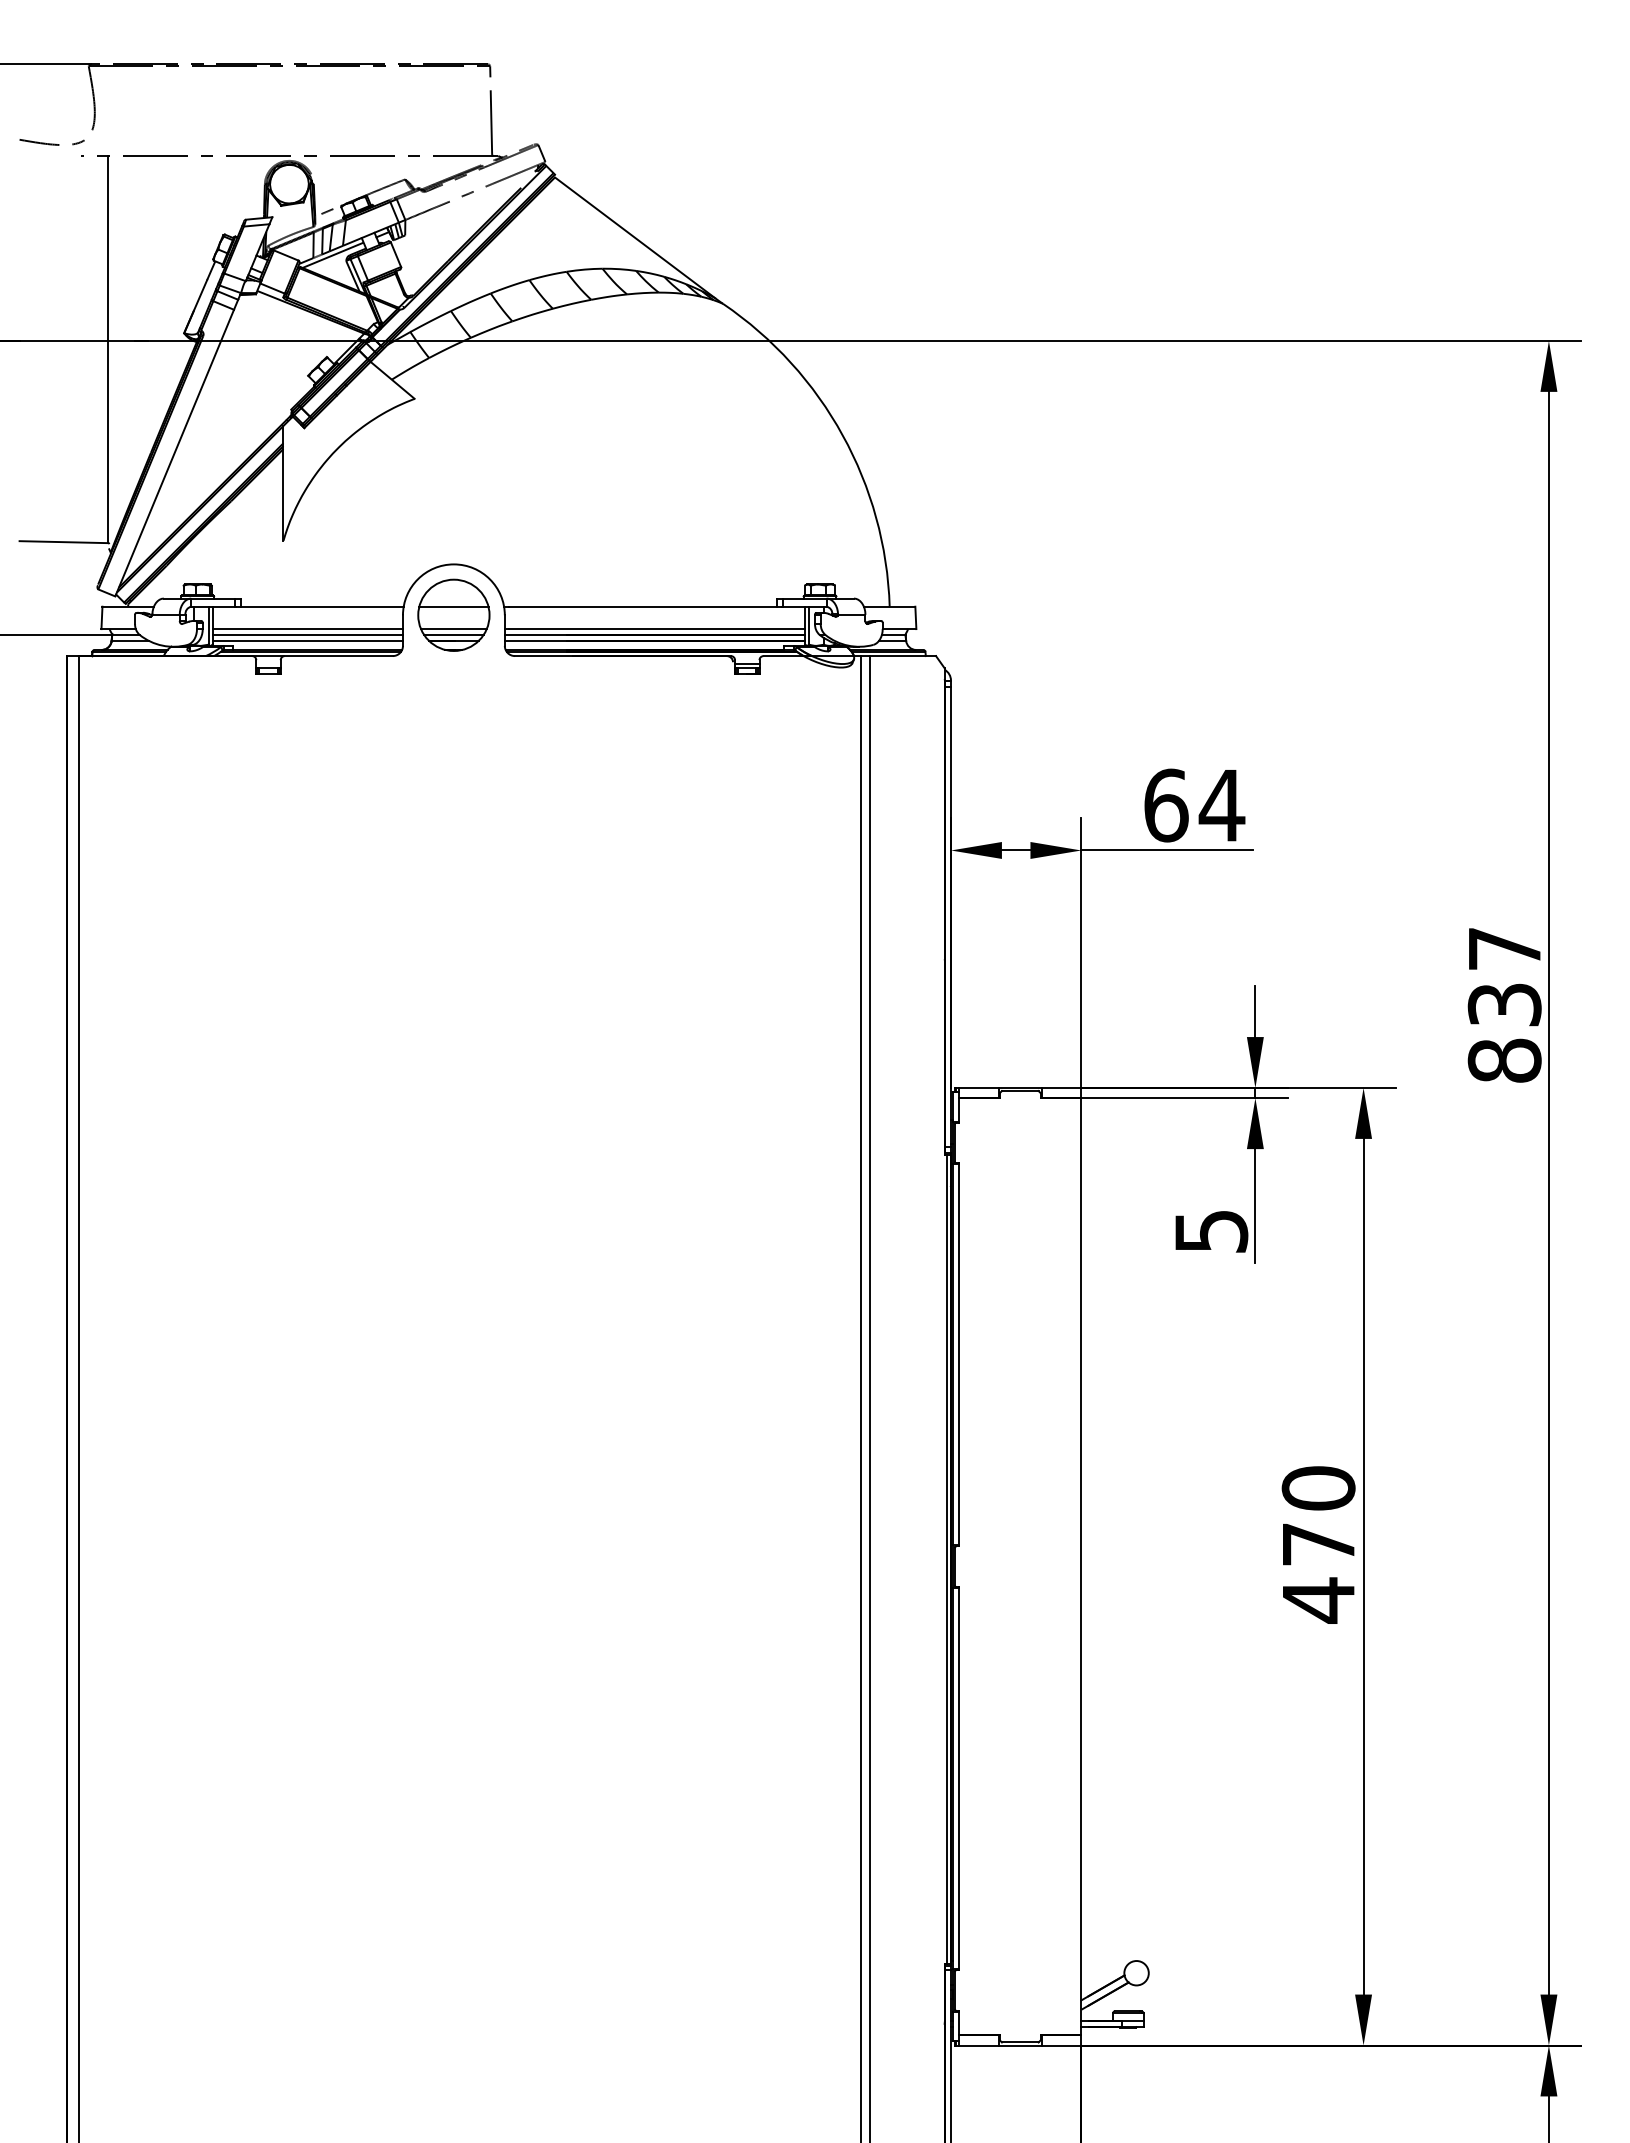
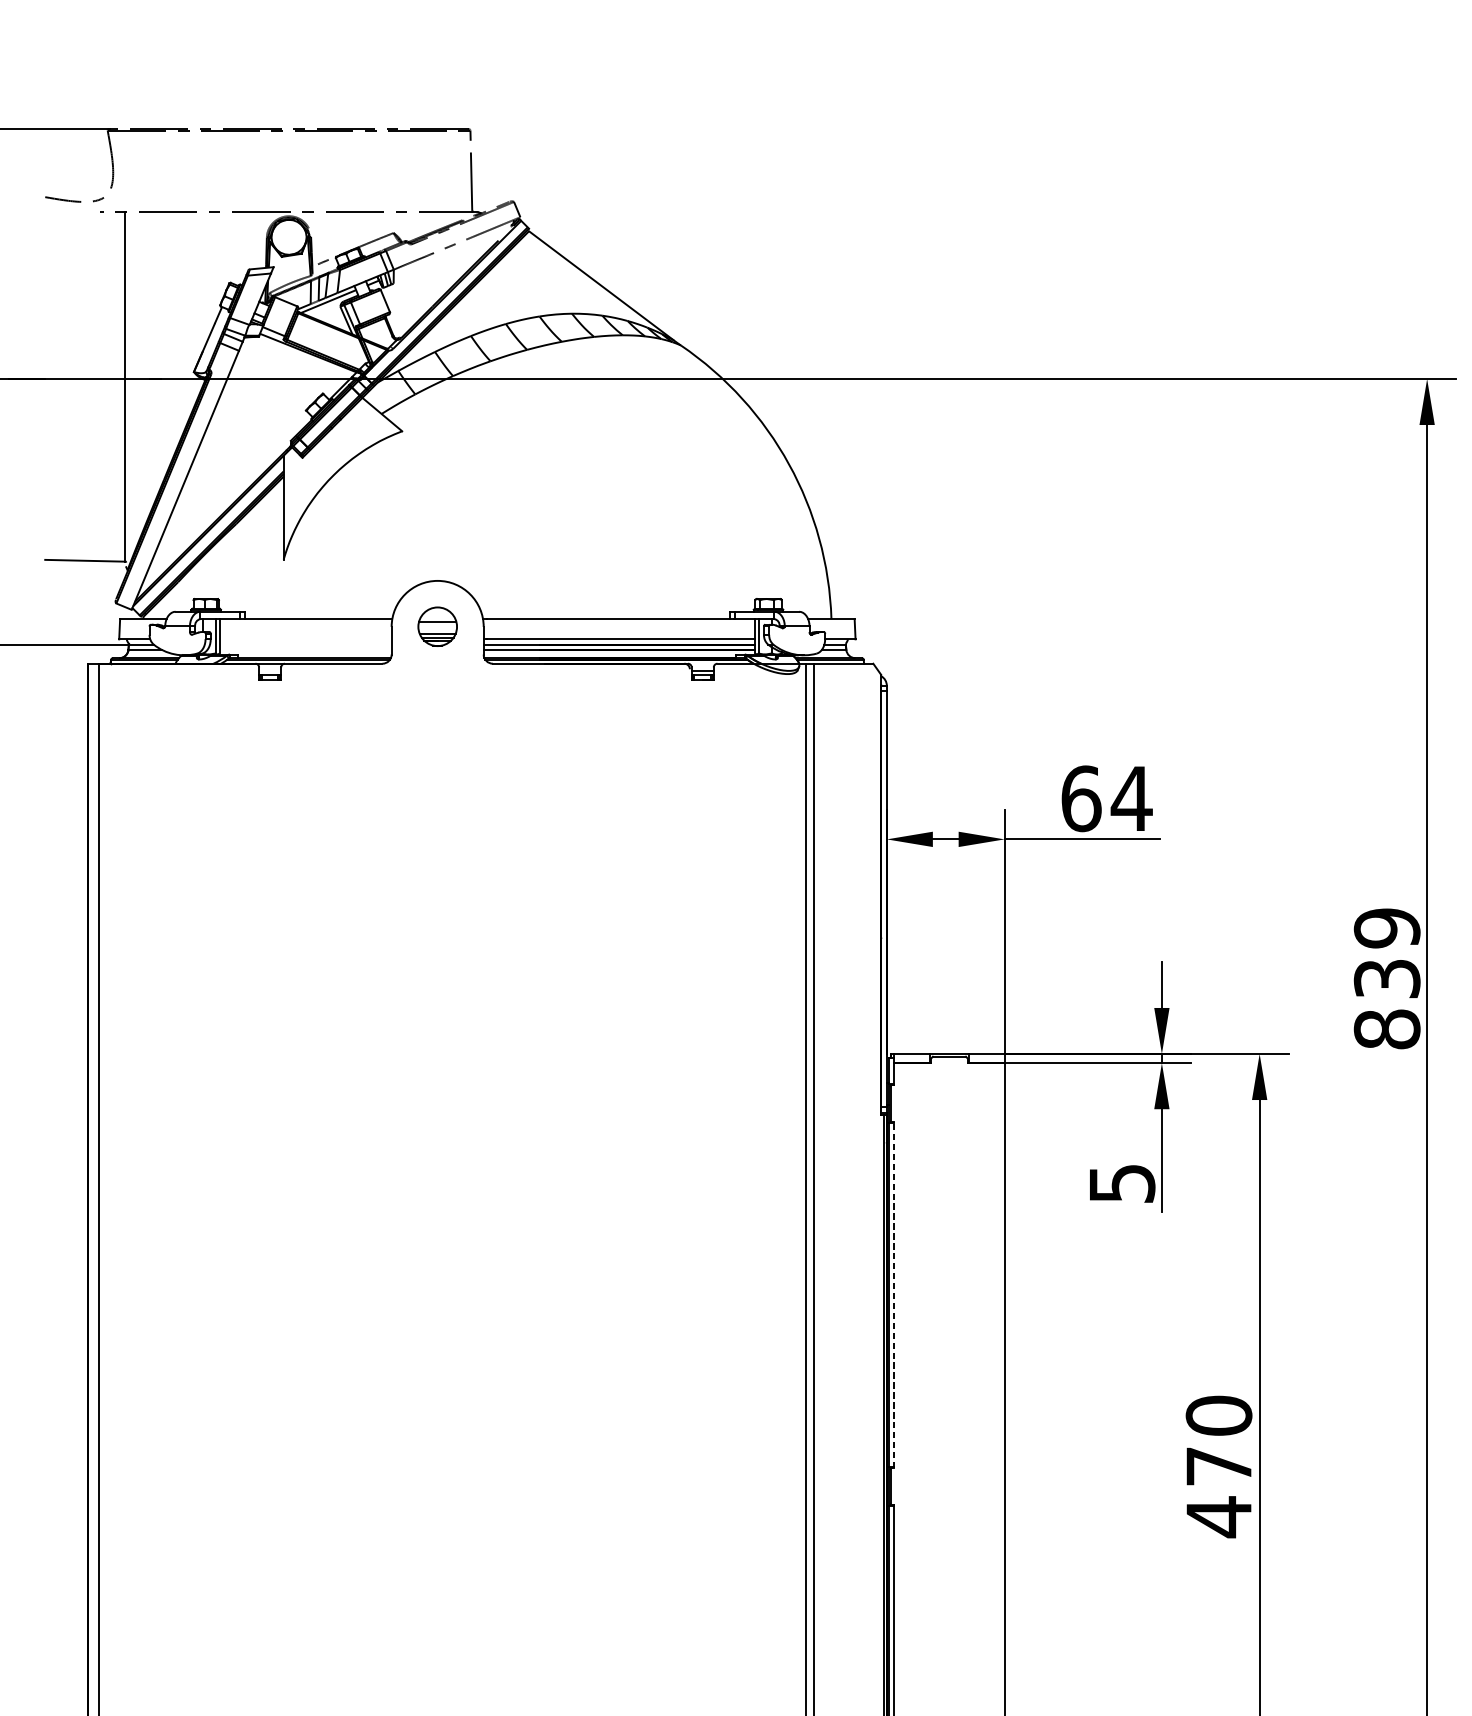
part: (453, 614) -> (437, 626), size x0.6
line: (307, 629) -> (305, 639), removed
line: (307, 635) -> (305, 645), removed
line: (307, 640) -> (305, 649), removed
text: (1504, 949) -> (1386, 928), 837 -> 839
line: (959, 1354) -> (894, 1294), solid -> dashed

